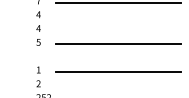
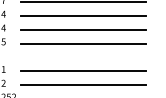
line: (117, 16) -> (82, 16), added
line: (117, 30) -> (82, 30), added
line: (117, 85) -> (82, 85), added

